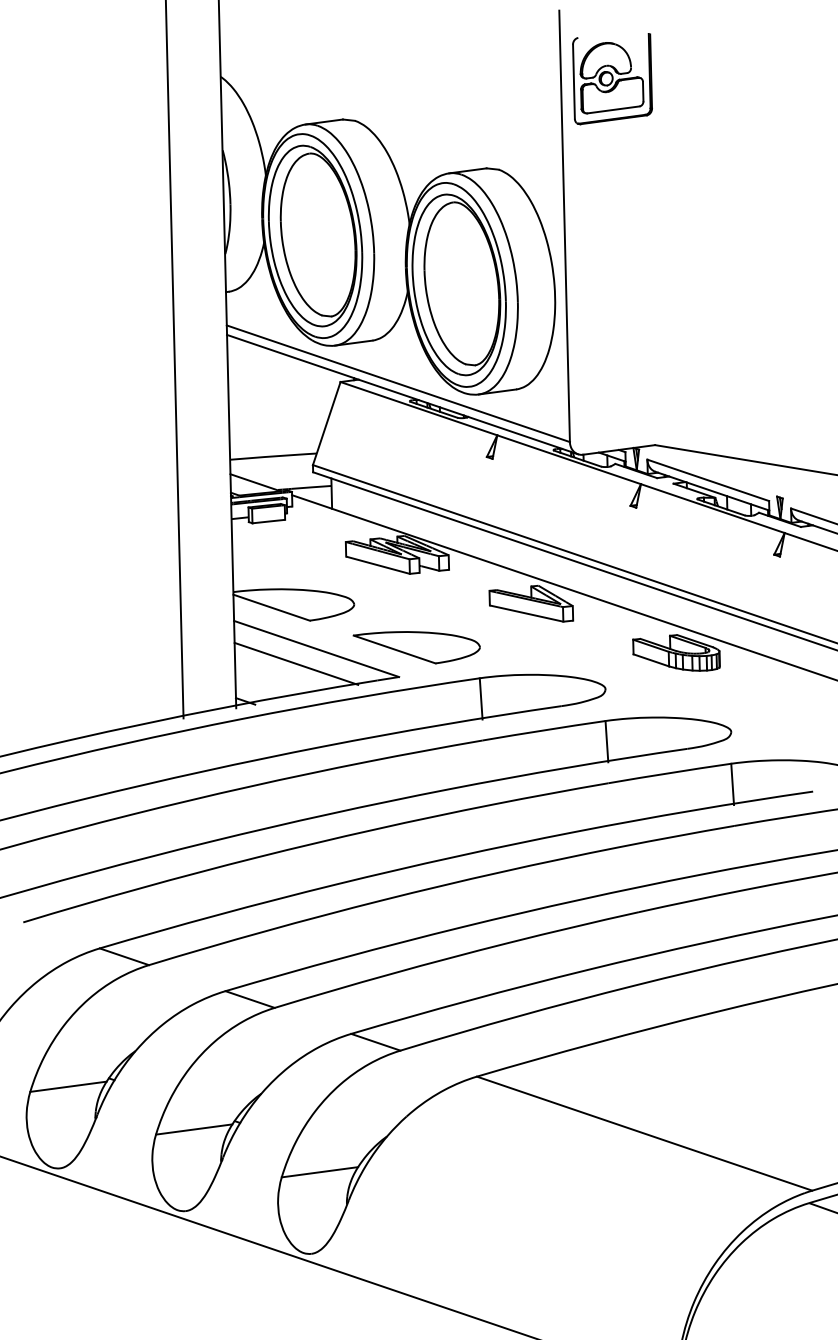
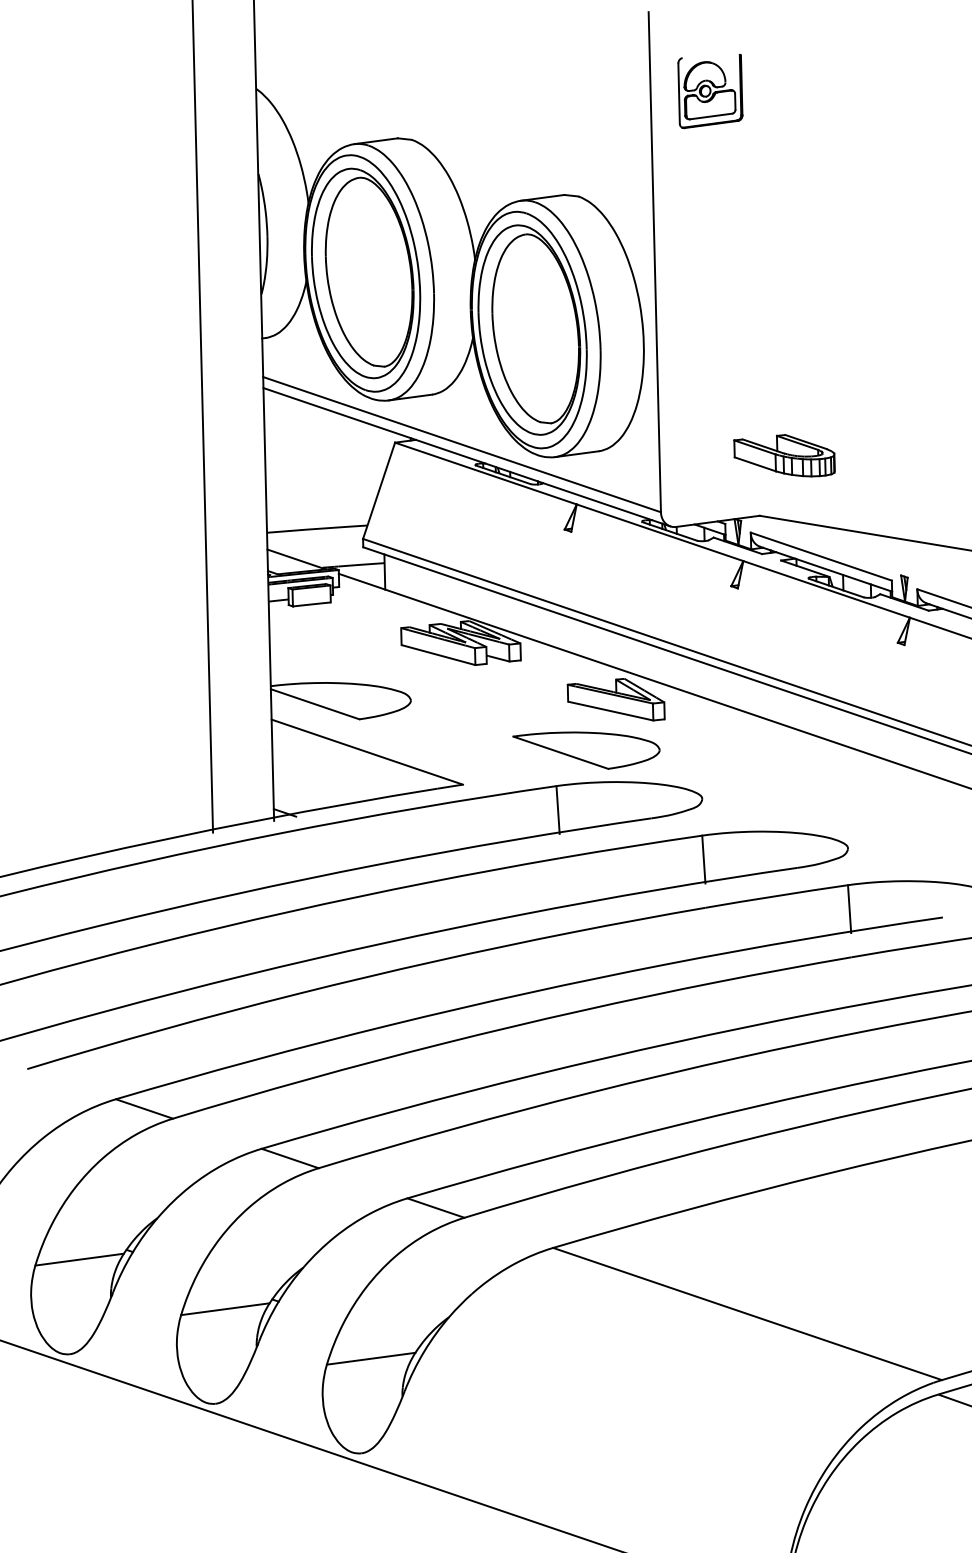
part: (612, 79) -> (710, 91), size x0.7
part: (416, 647) -> (586, 750), moved
part: (676, 652) -> (784, 455), moved
line: (296, 663) -> (343, 769), removed

